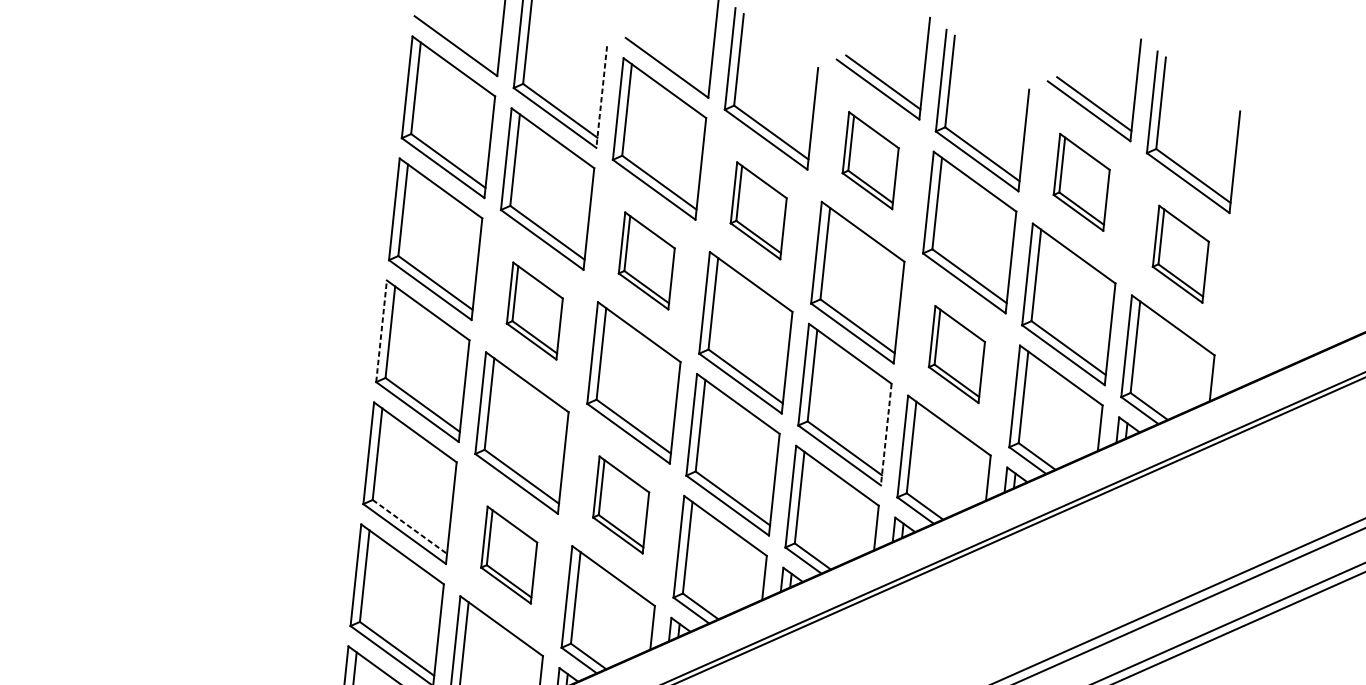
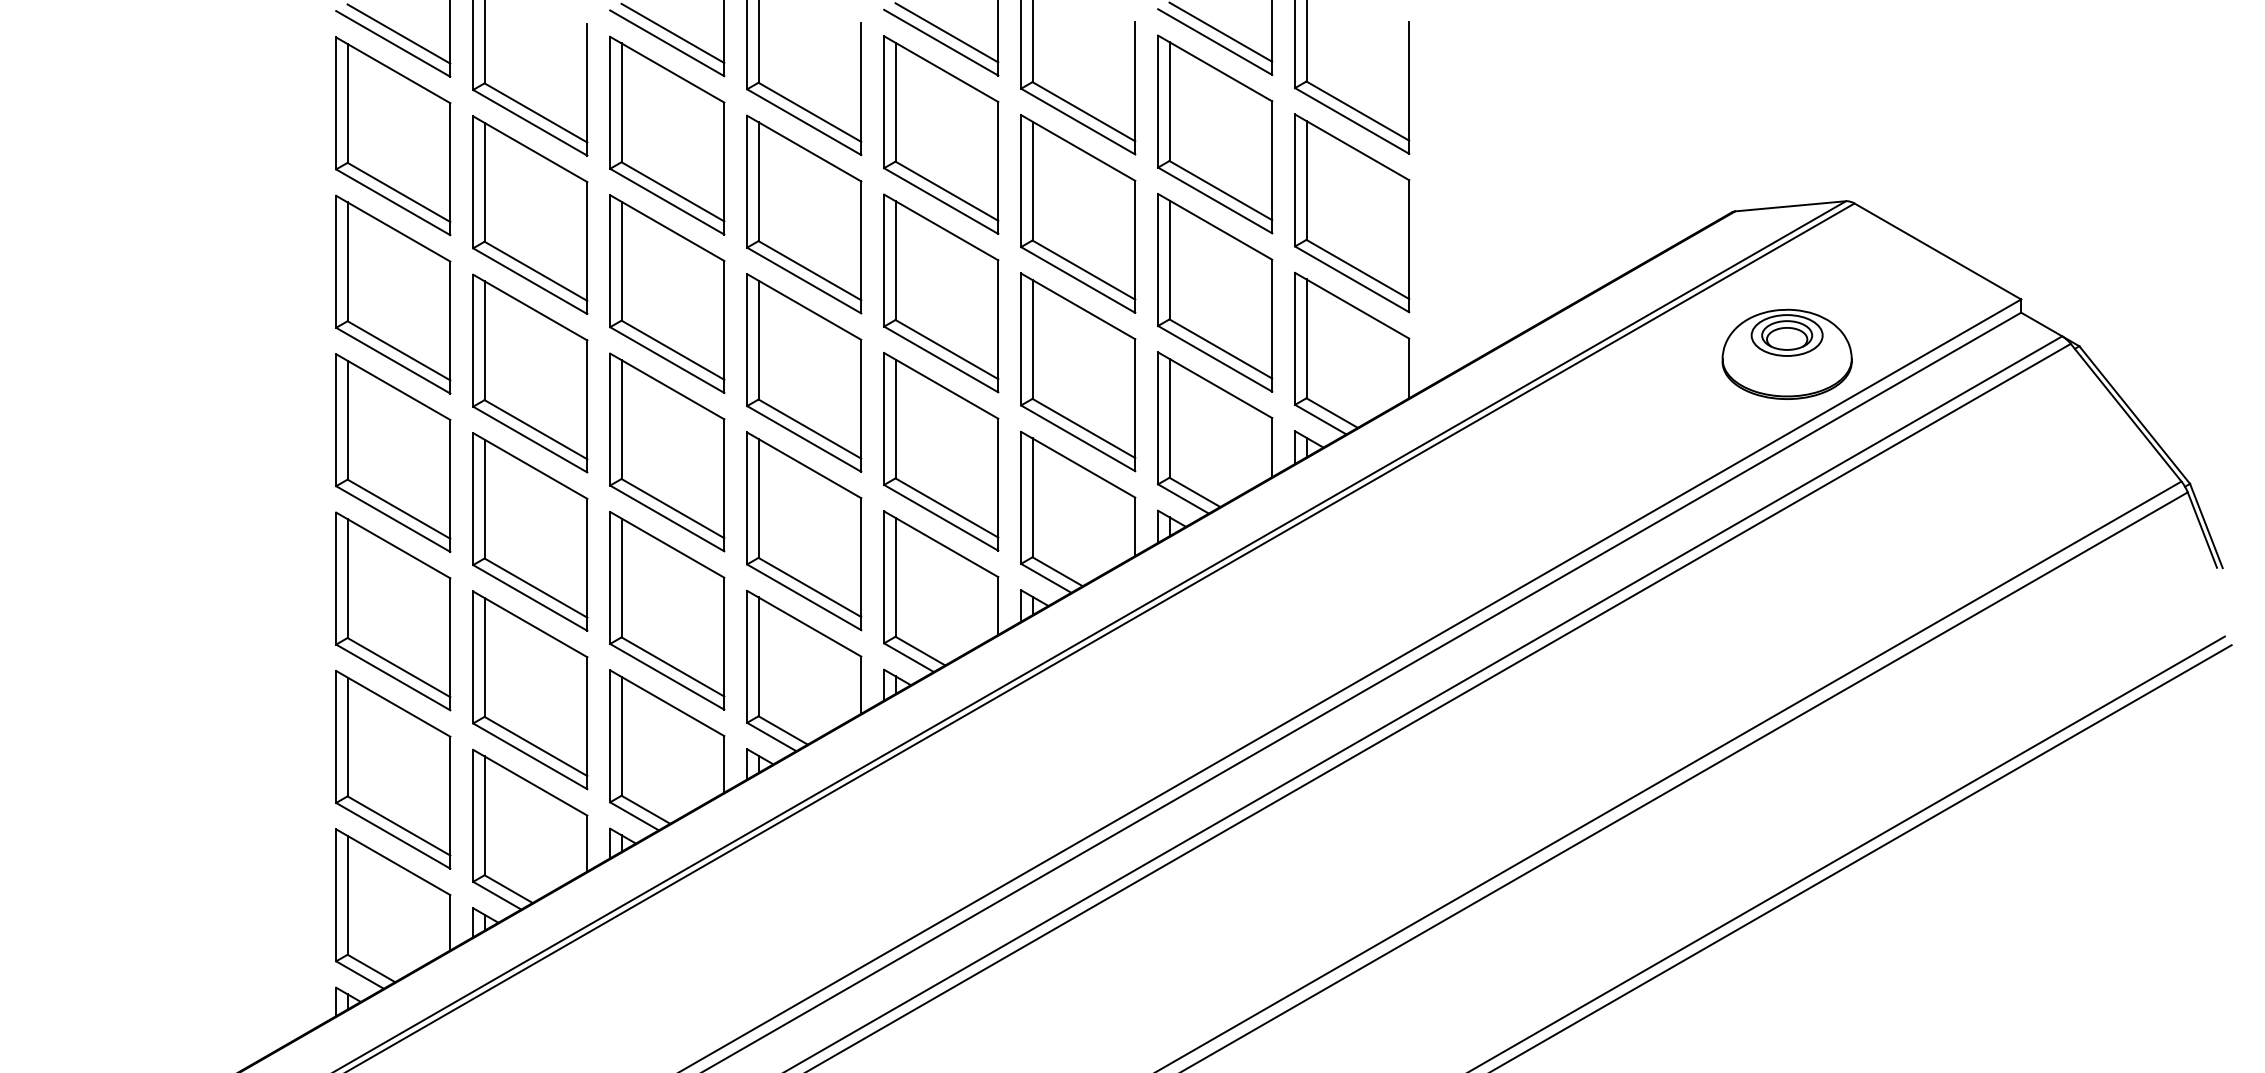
line: (460, 38) -> (398, 33), added
line: (671, 60) -> (672, 33), added
line: (601, 96) -> (587, 89), dashed -> solid
part: (870, 160) -> (941, 134), size x1.67
part: (1081, 182) -> (1215, 134), size x1.67
part: (758, 210) -> (804, 214), size x1.67
part: (1181, 254) -> (1352, 213), size x1.67
part: (646, 260) -> (667, 293), size x1.67
part: (534, 311) -> (530, 373), size x1.67
line: (381, 331) -> (336, 420), dashed -> solid
part: (957, 354) -> (1078, 372), size x1.67
line: (886, 434) -> (998, 484), dashed -> solid
part: (621, 504) -> (667, 610), size x1.67
line: (410, 526) -> (399, 667), dashed -> solid
part: (509, 555) -> (530, 690), size x1.67

